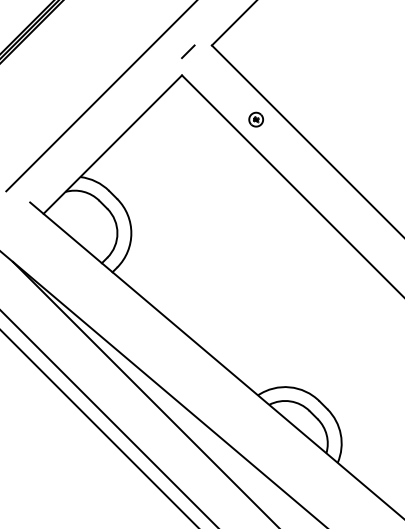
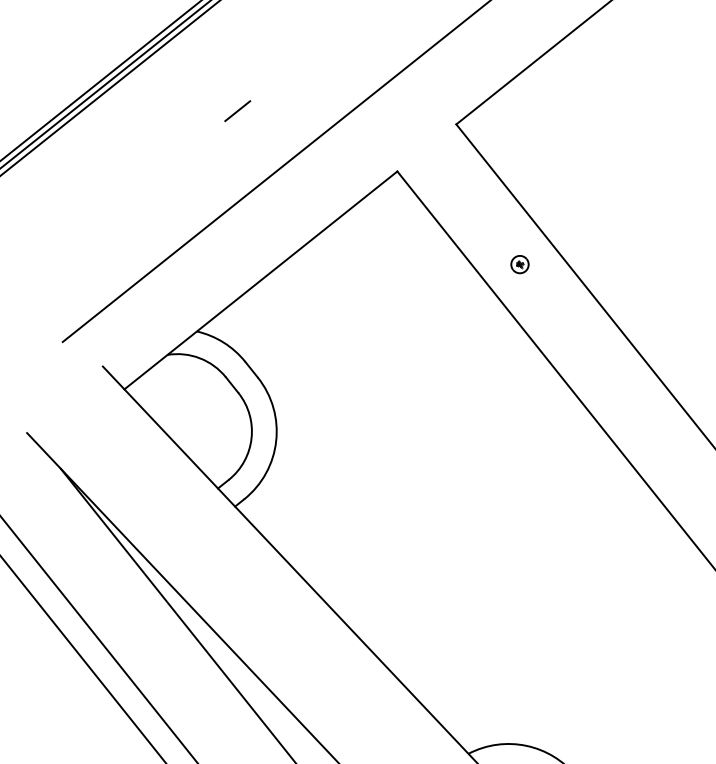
line: (188, 51) -> (238, 110), moved
part: (255, 119) -> (518, 264), size x0.7

